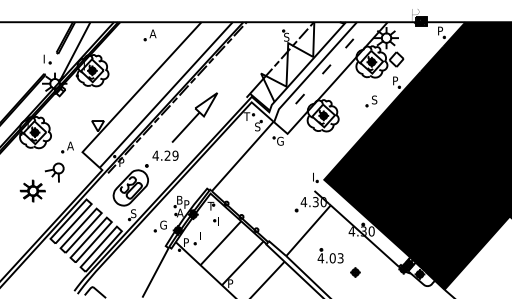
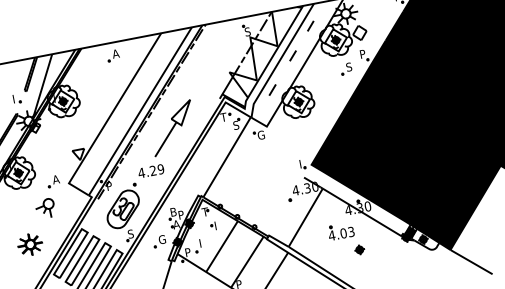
part: (371, 101) -> (346, 69), moved
part: (32, 190) -> (29, 244), moved
part: (330, 255) -> (340, 231), moved

